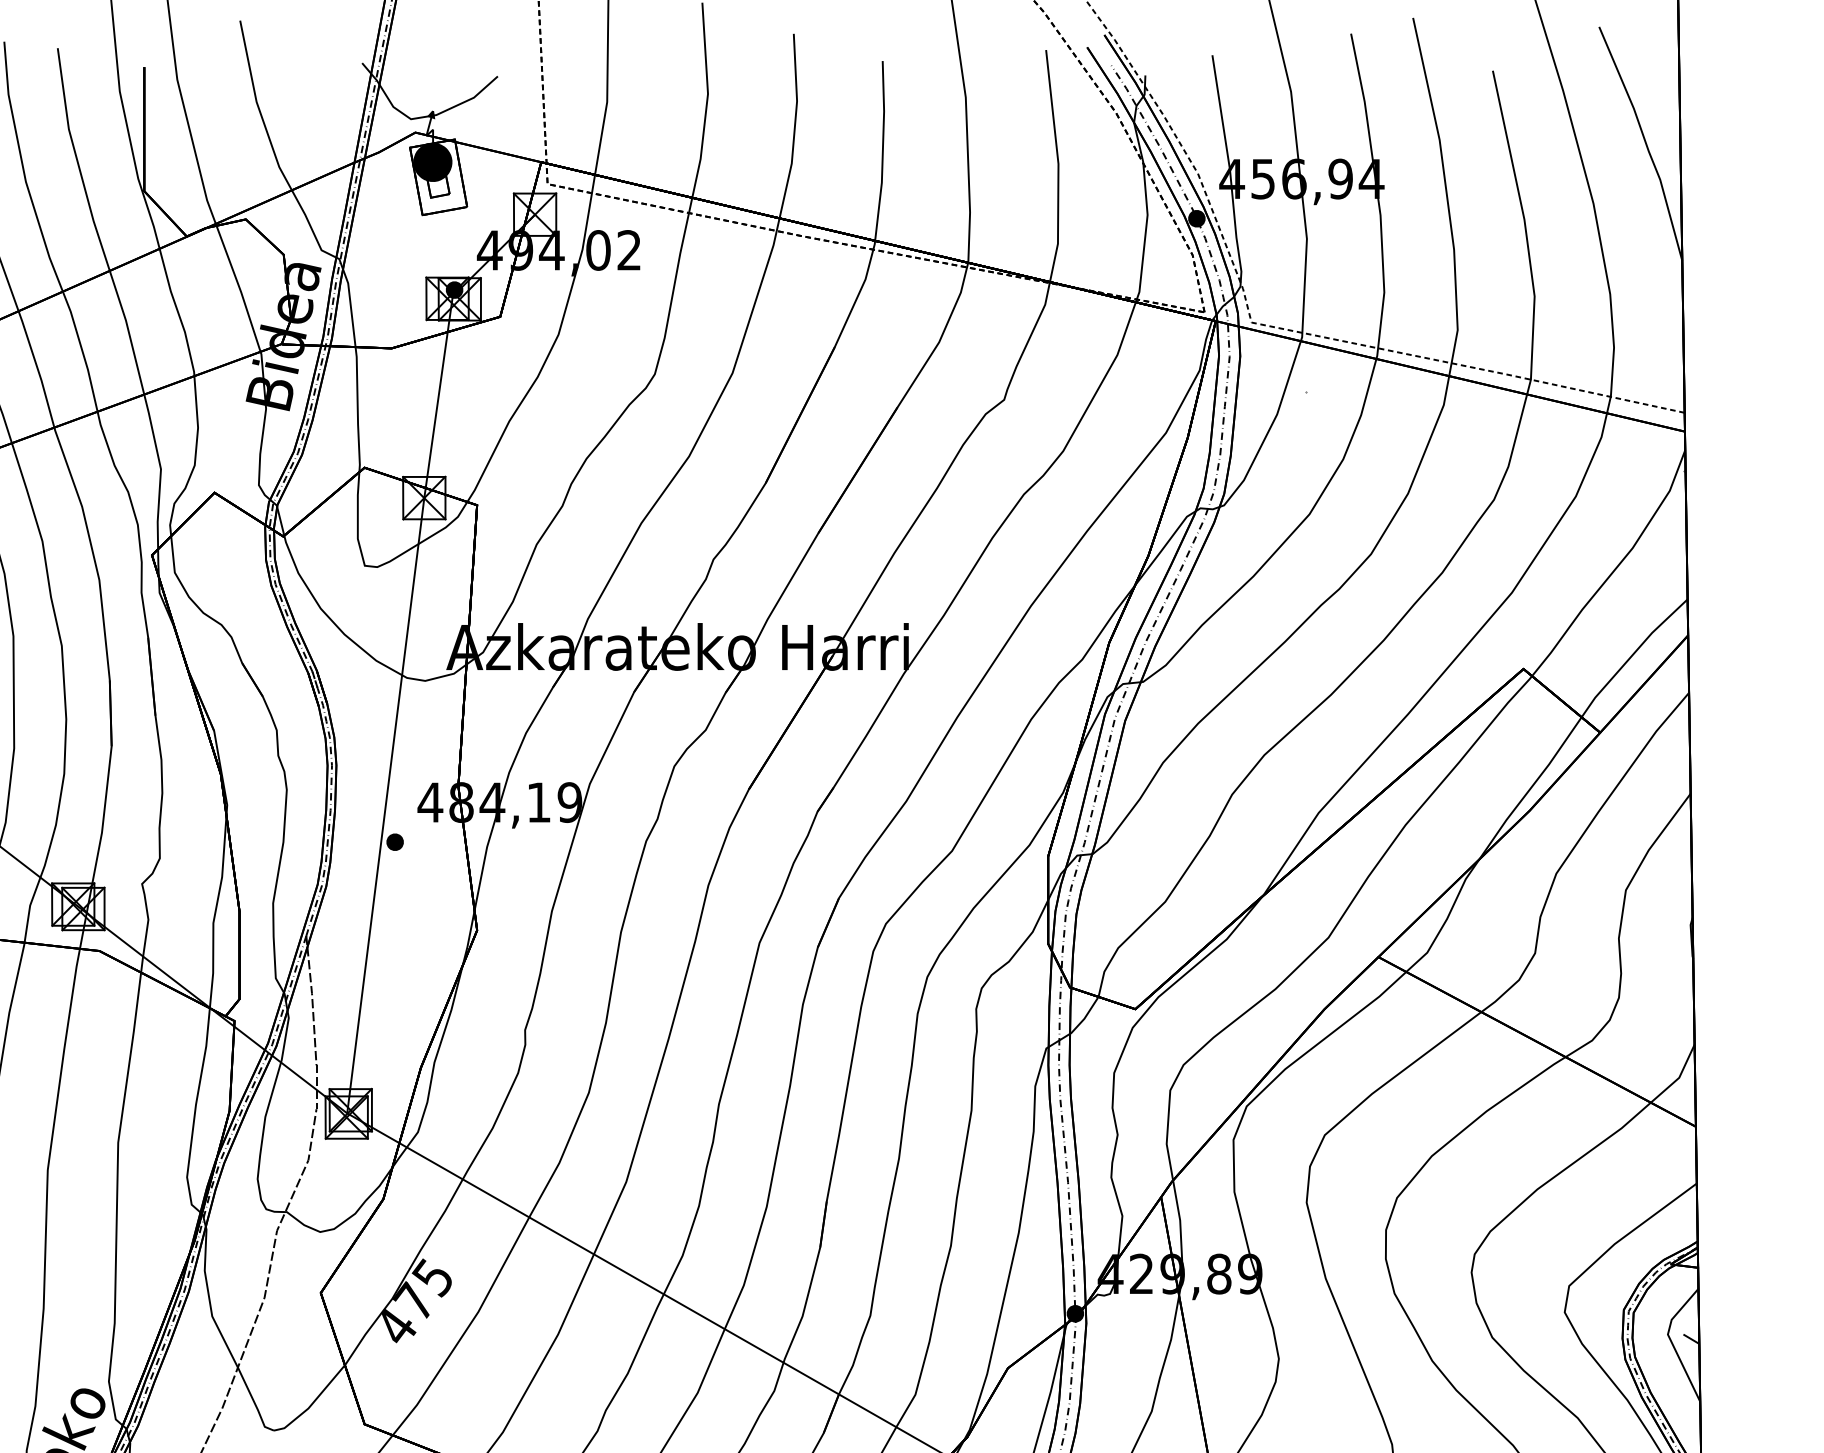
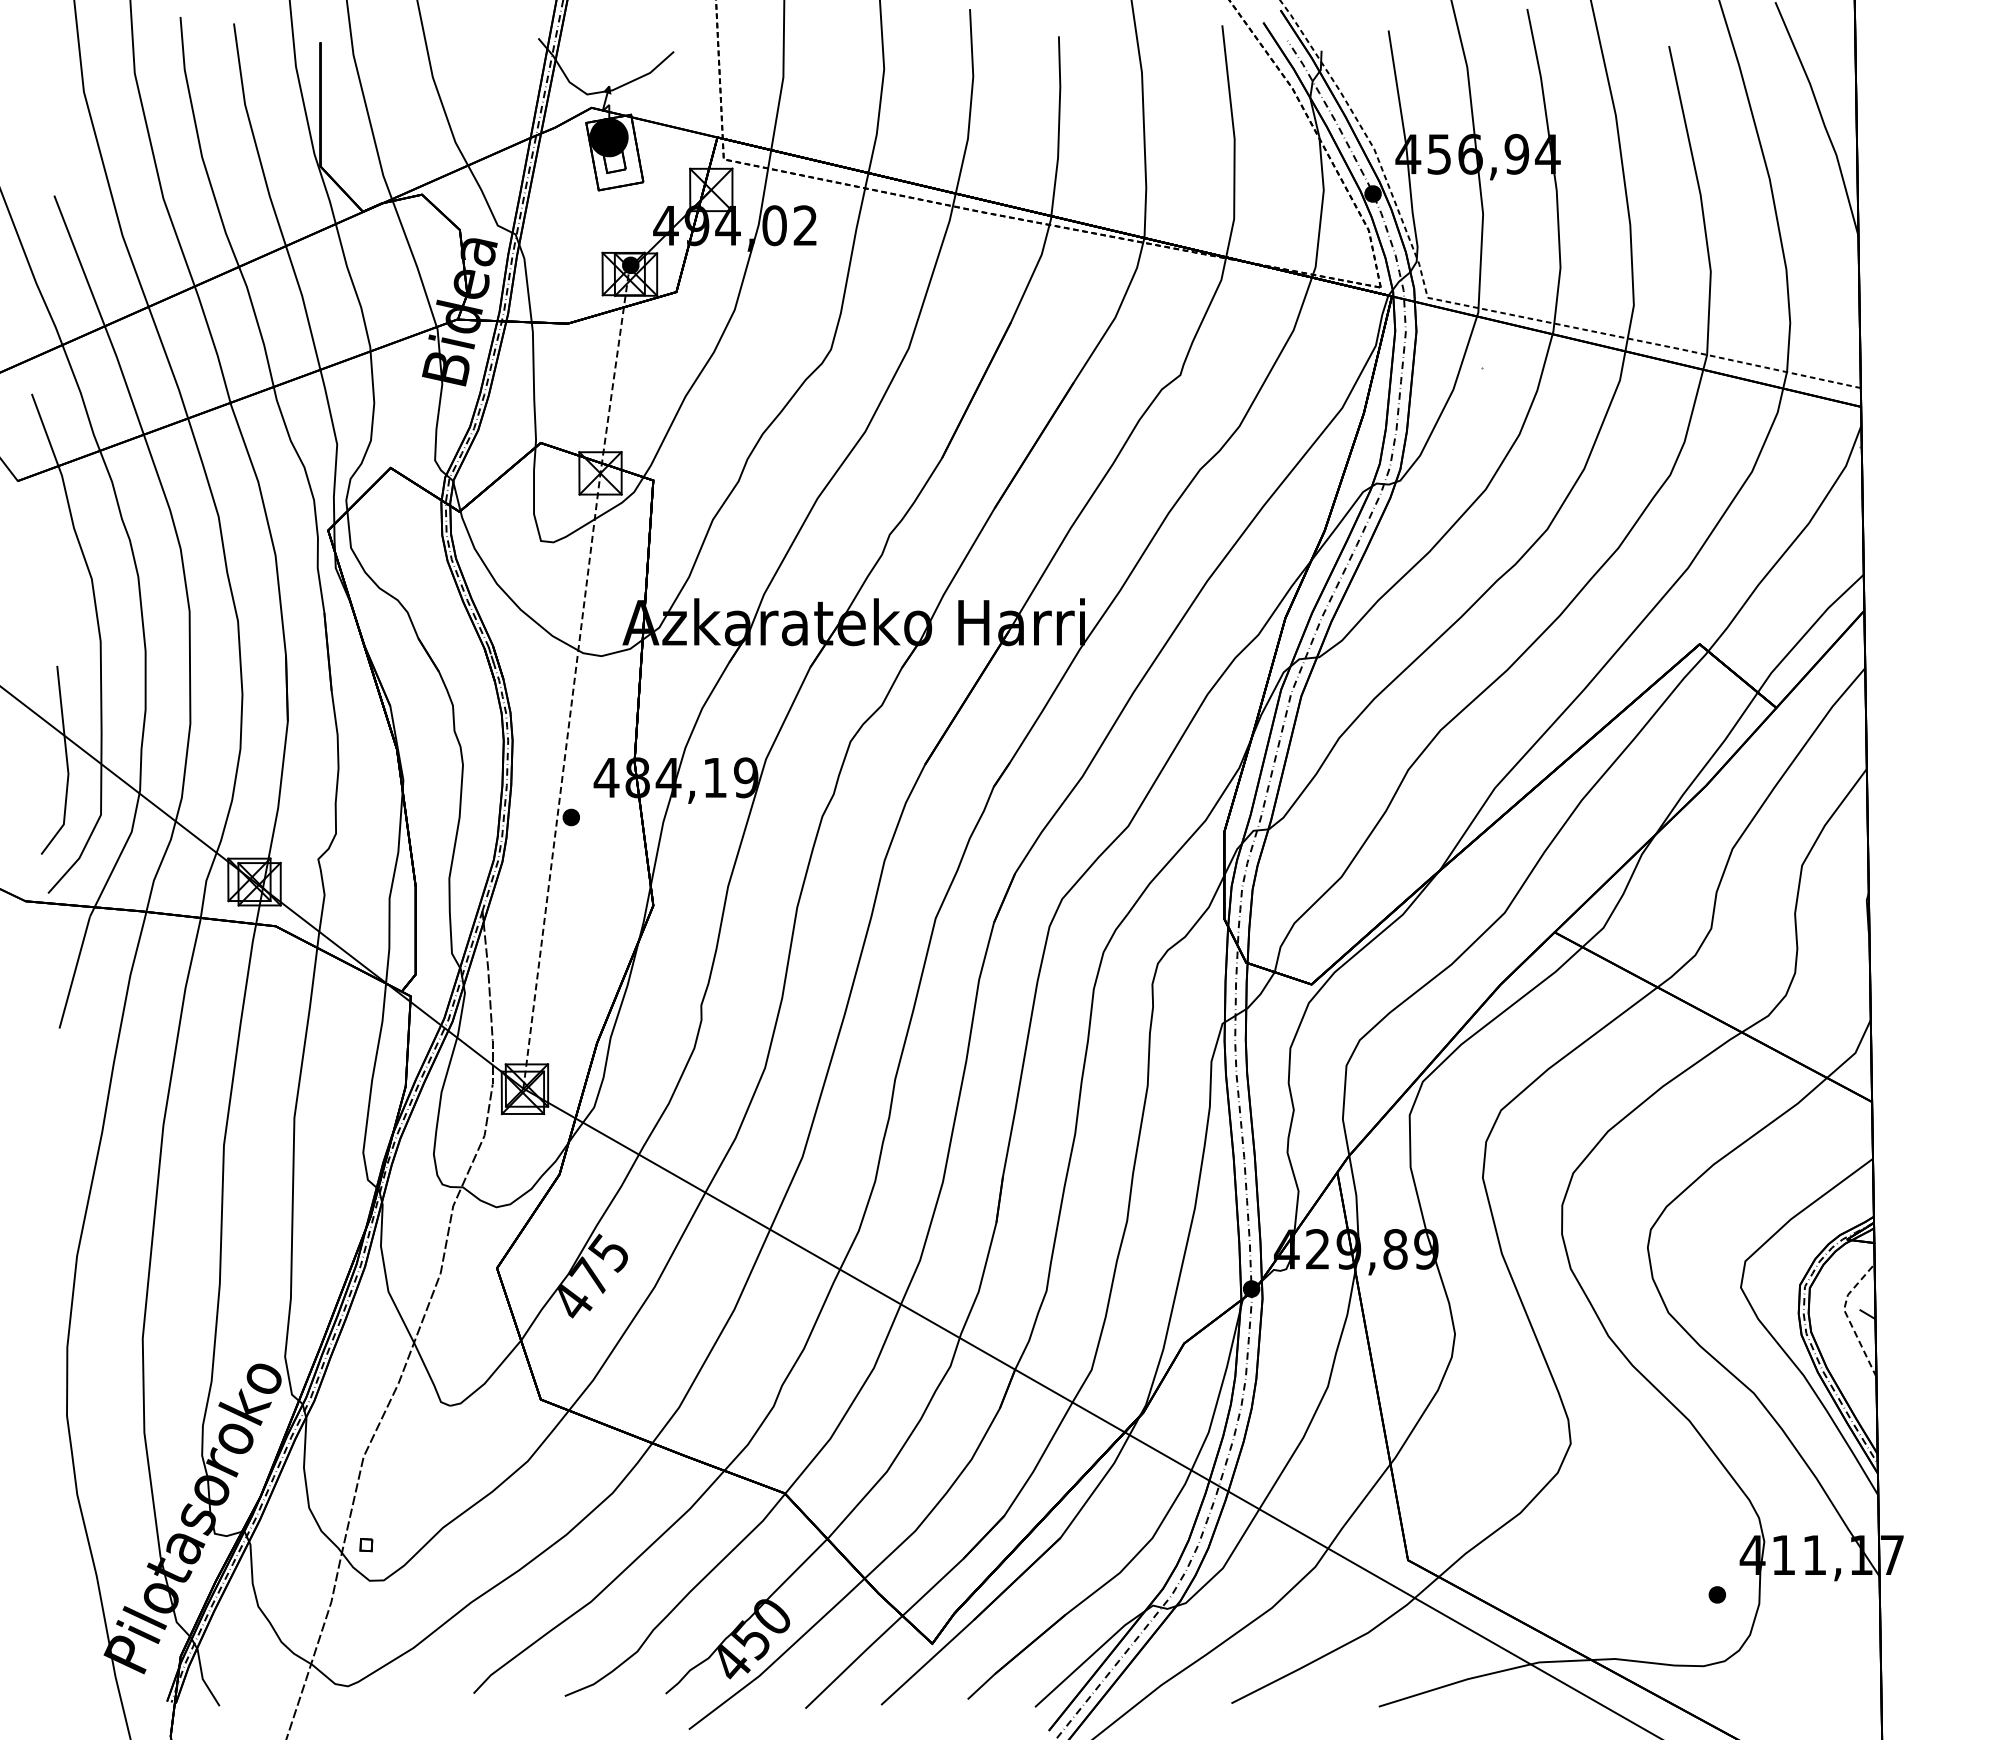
line: (398, 703) -> (574, 678), solid -> dashed
line: (1671, 1341) -> (1847, 1316), solid -> dashed

